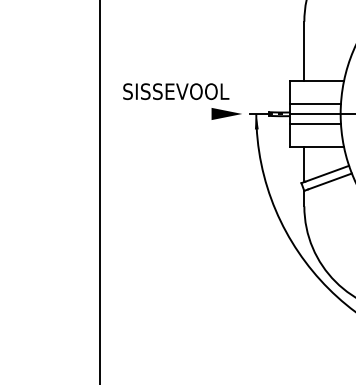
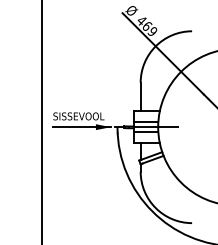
line: (181, 114) -> (81, 127), added

